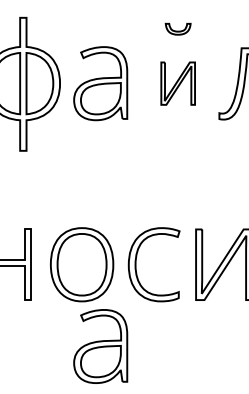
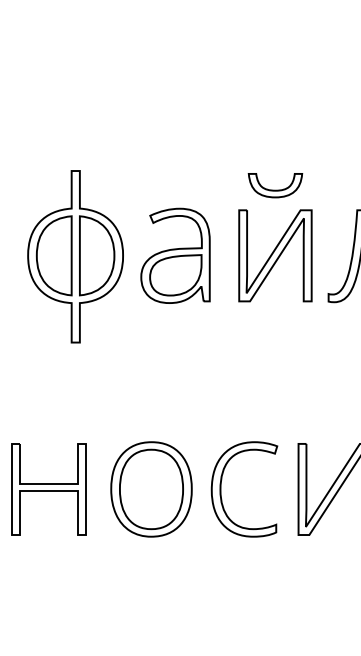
part: (178, 29) -> (275, 185), size x1.67
part: (178, 83) -> (275, 255), size x1.67
part: (100, 346) -> (175, 594), removed

